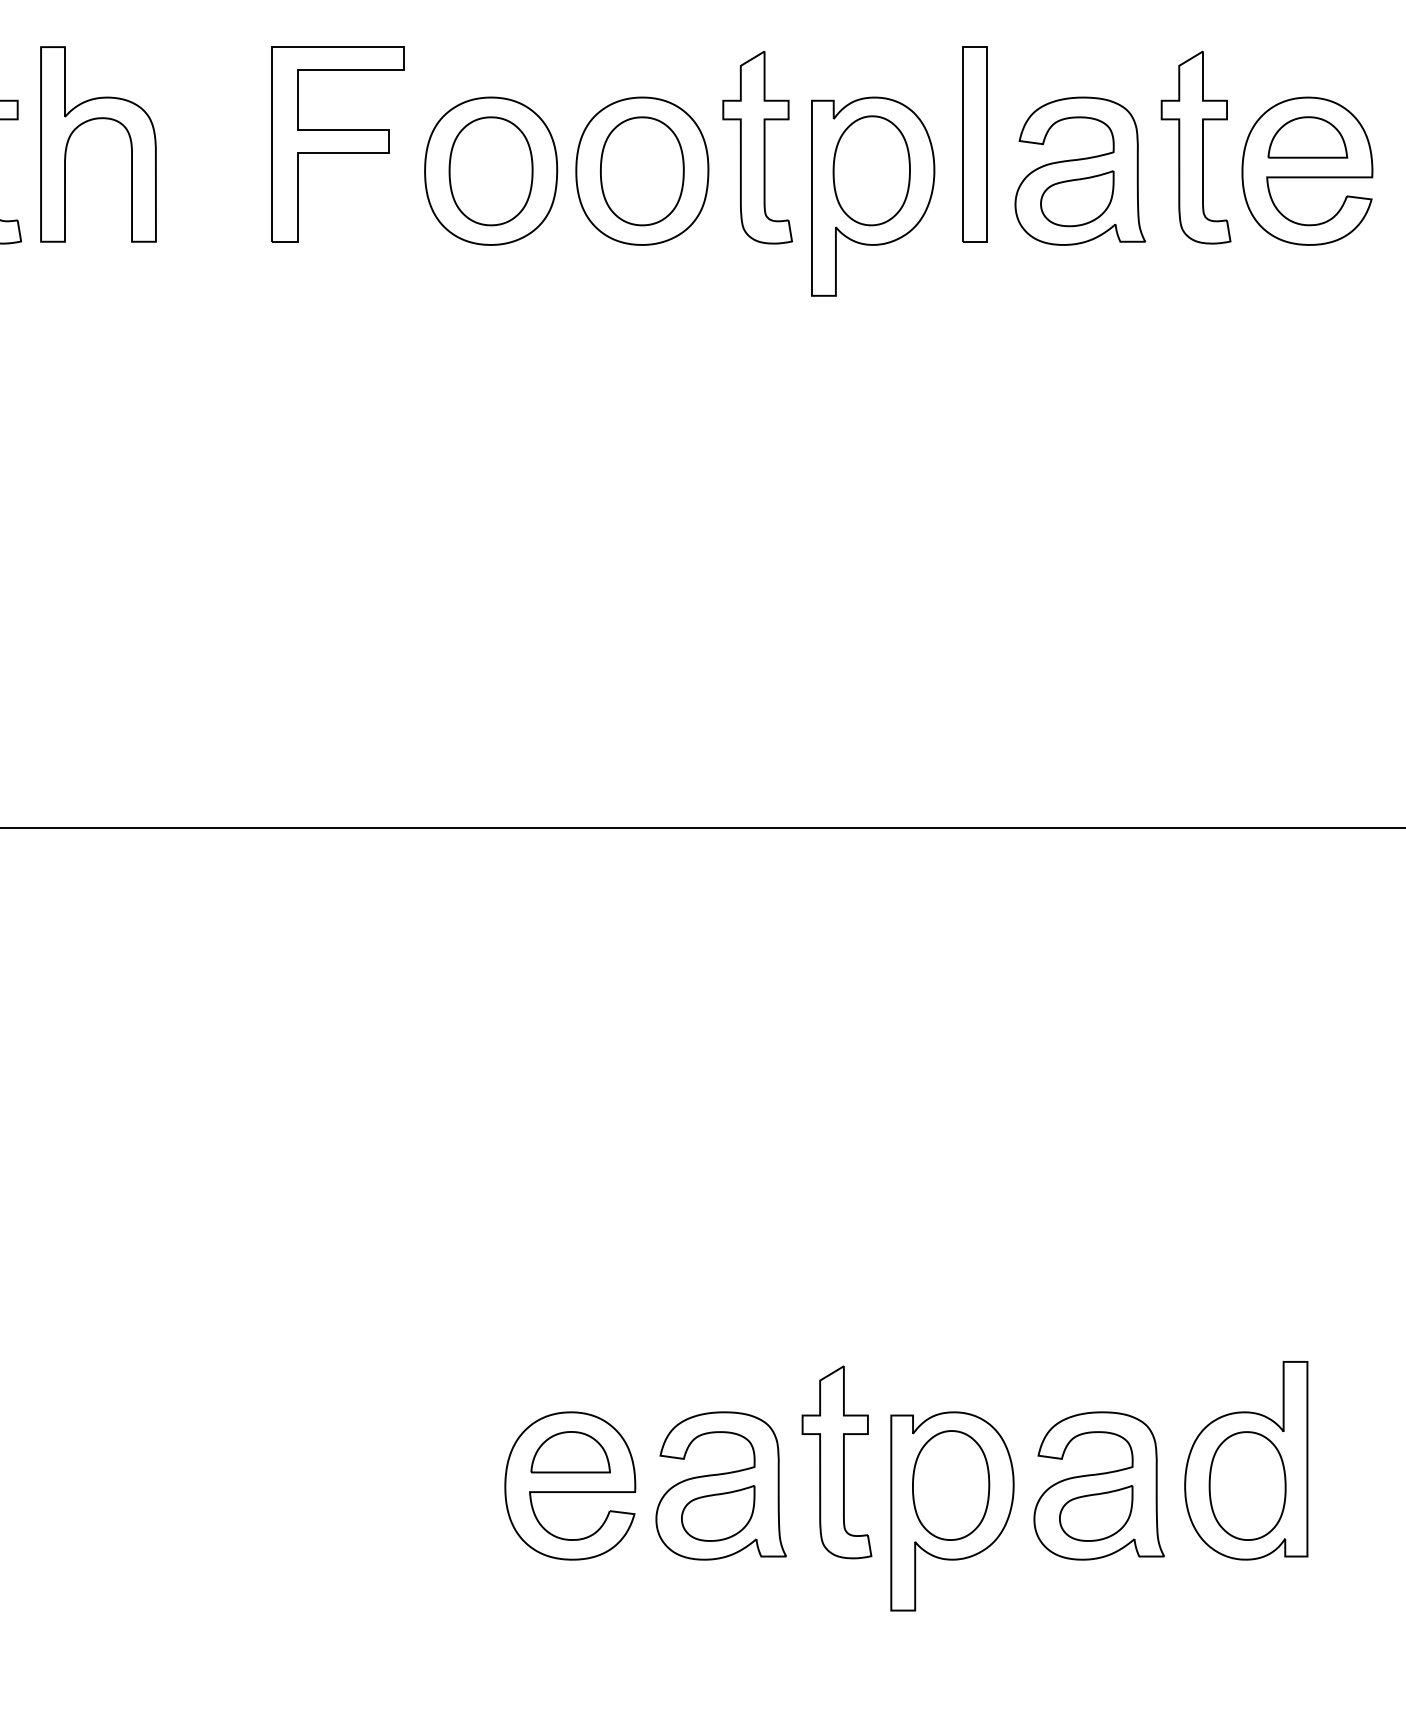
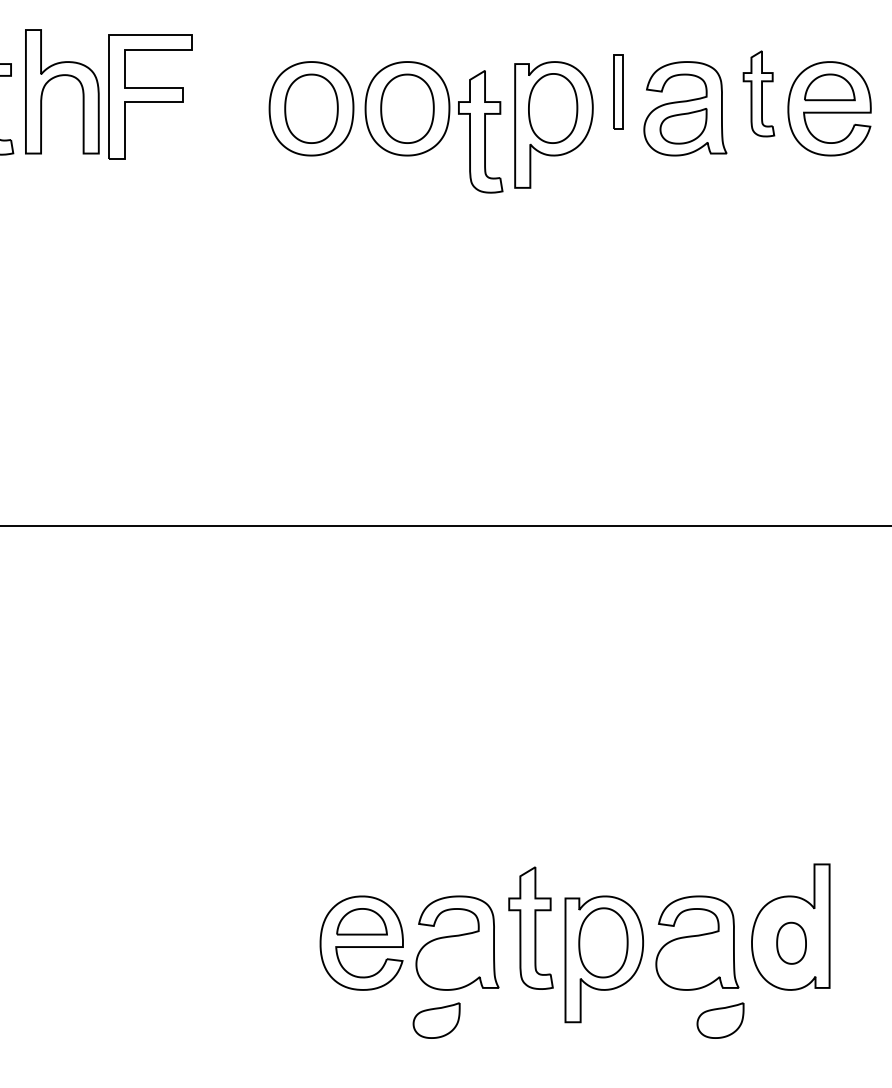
part: (338, 143) -> (150, 96), moved
part: (974, 143) -> (618, 91), size x0.6
part: (757, 147) -> (480, 131), moved
part: (1195, 147) -> (758, 93), size x0.7
part: (1247, 1486) -> (791, 943), size x0.6
part: (717, 1513) -> (436, 1020), moved
part: (1096, 1513) -> (720, 1020), moved

